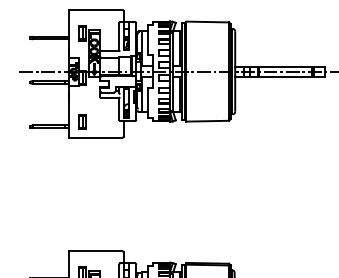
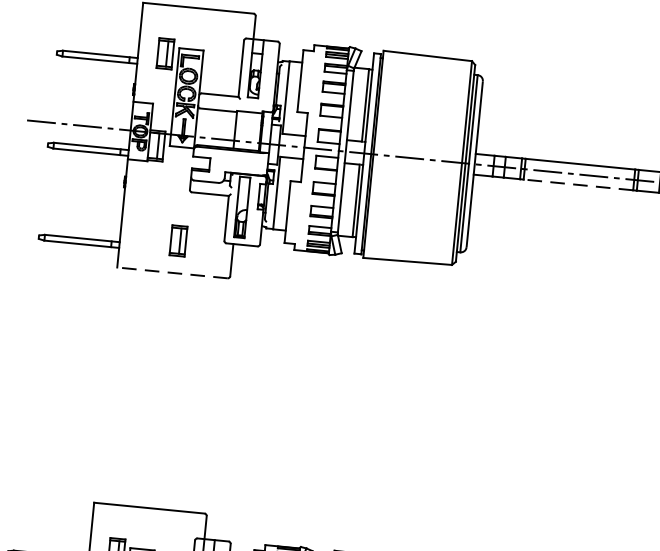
line: (285, 76) -> (577, 184), solid -> dashed
part: (82, 121) -> (179, 239), moved
line: (95, 137) -> (171, 272), solid -> dashed

